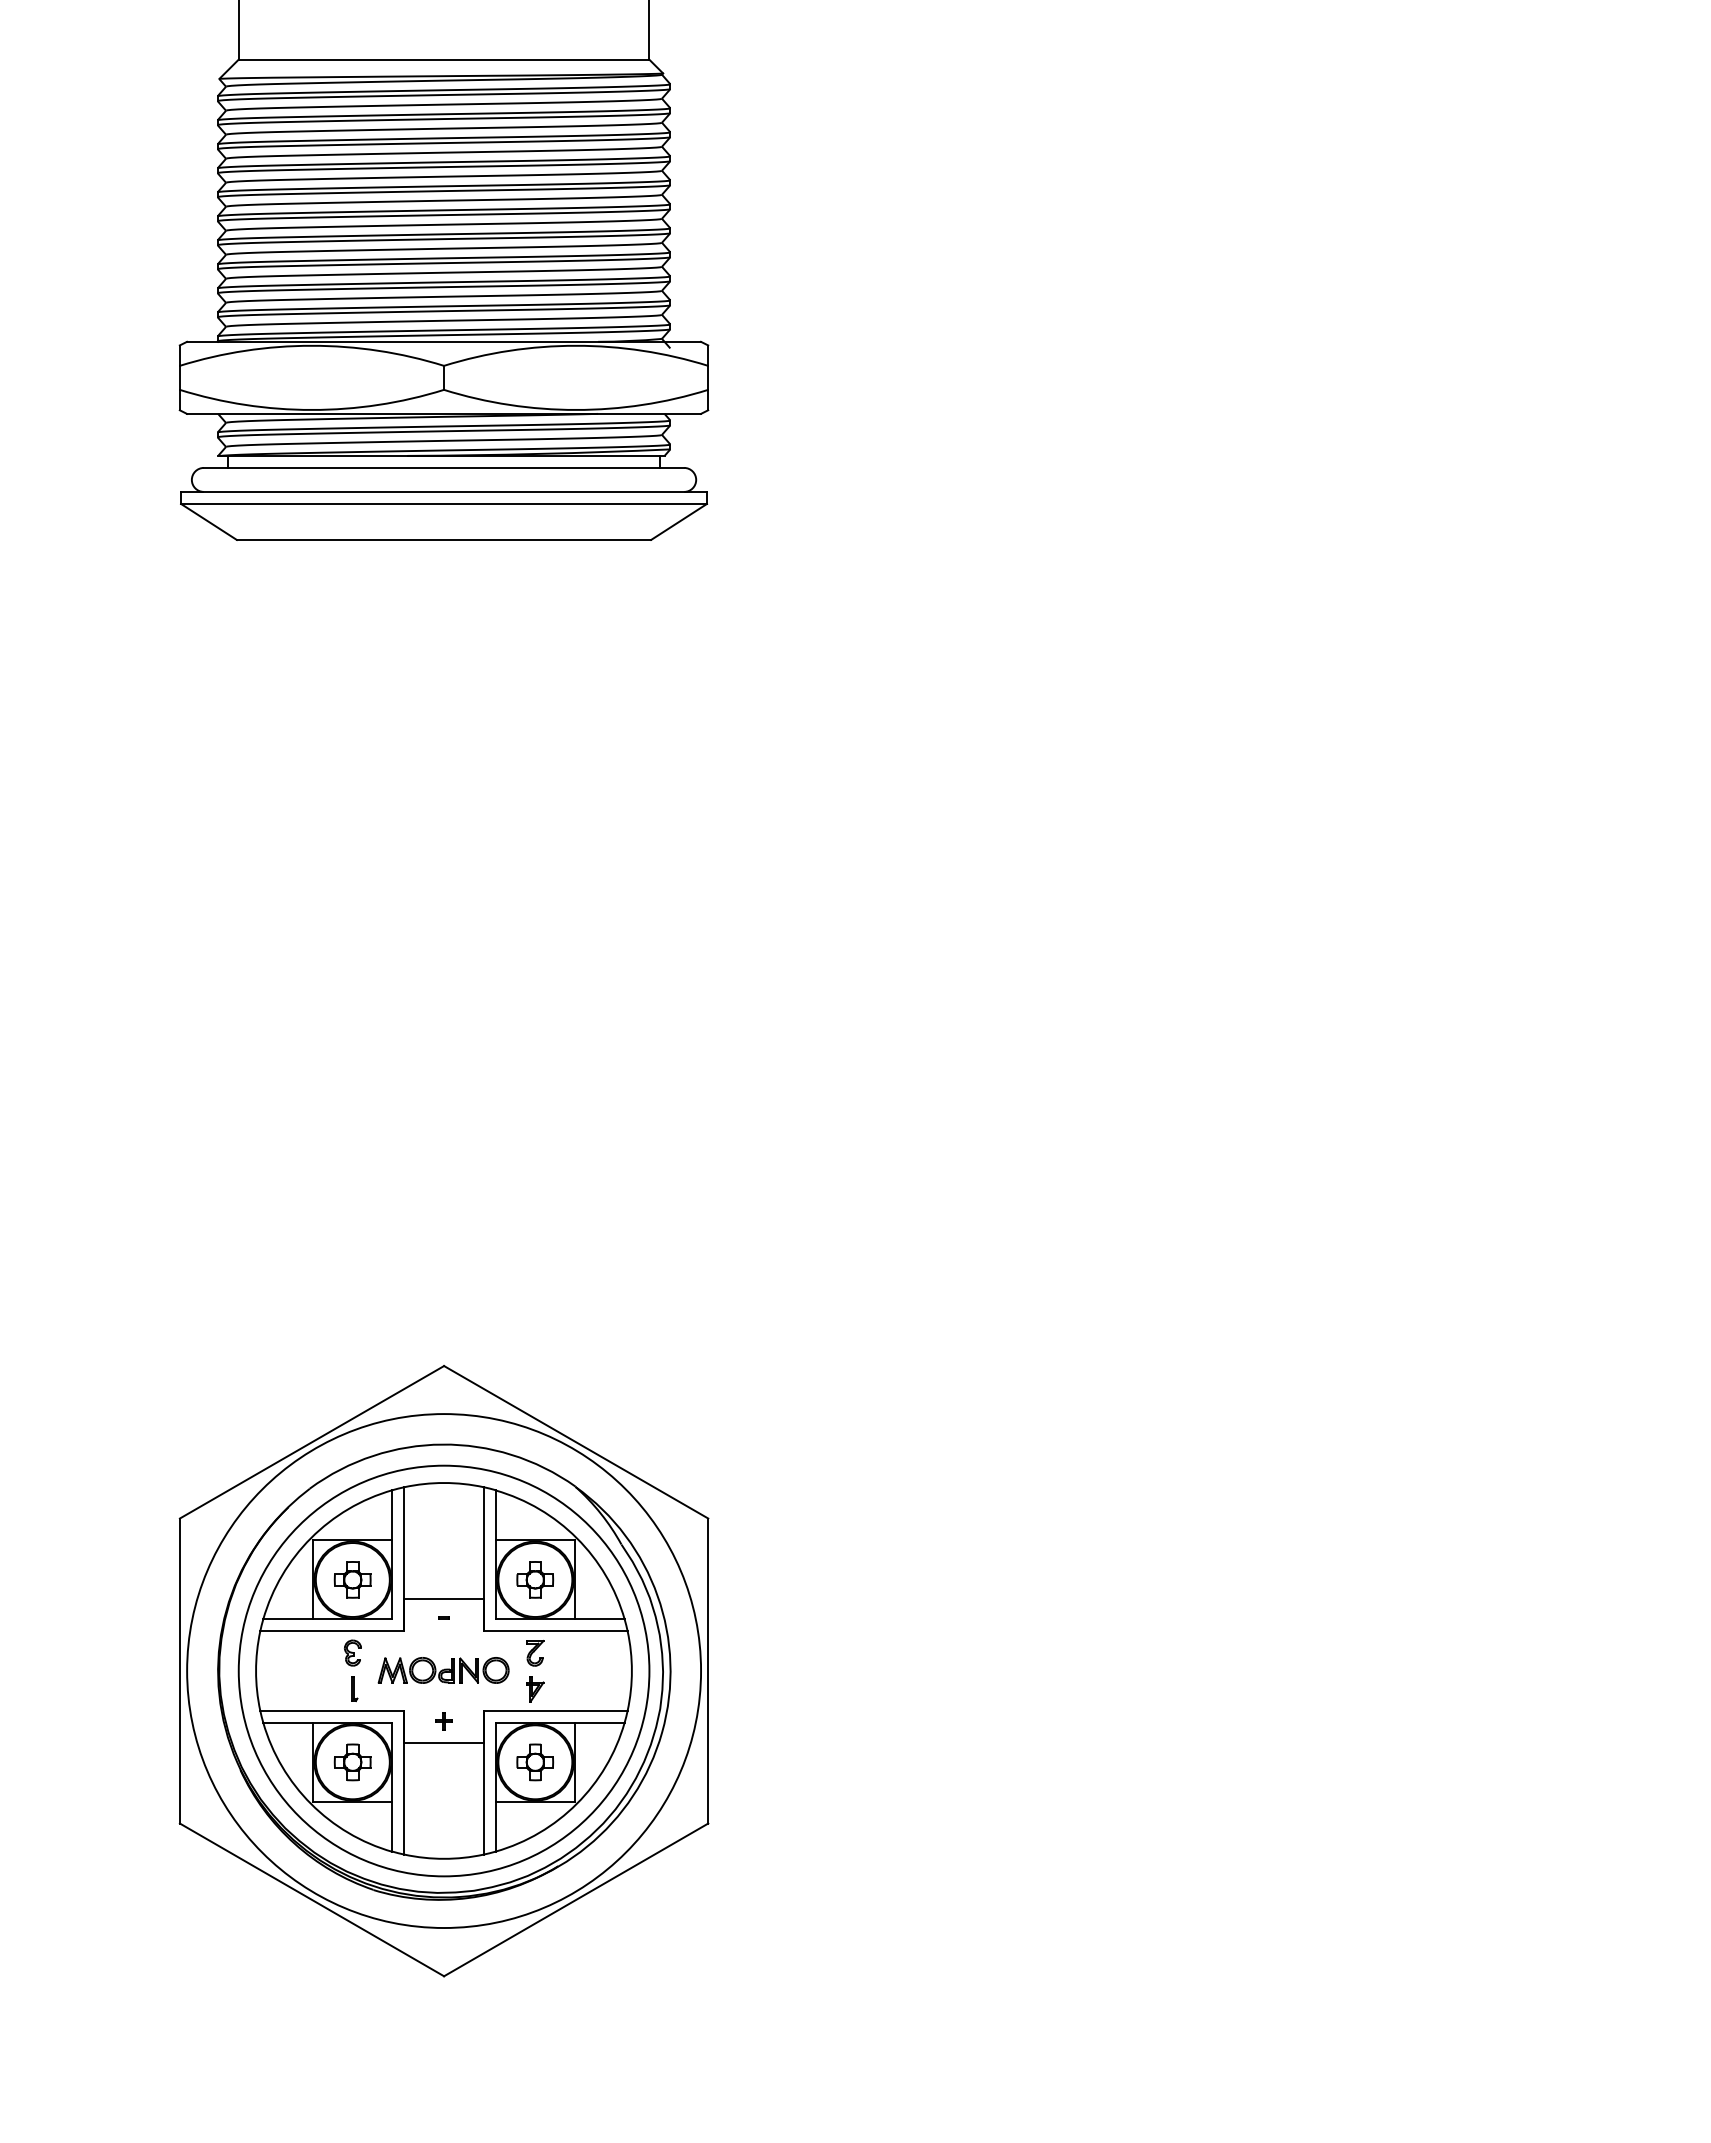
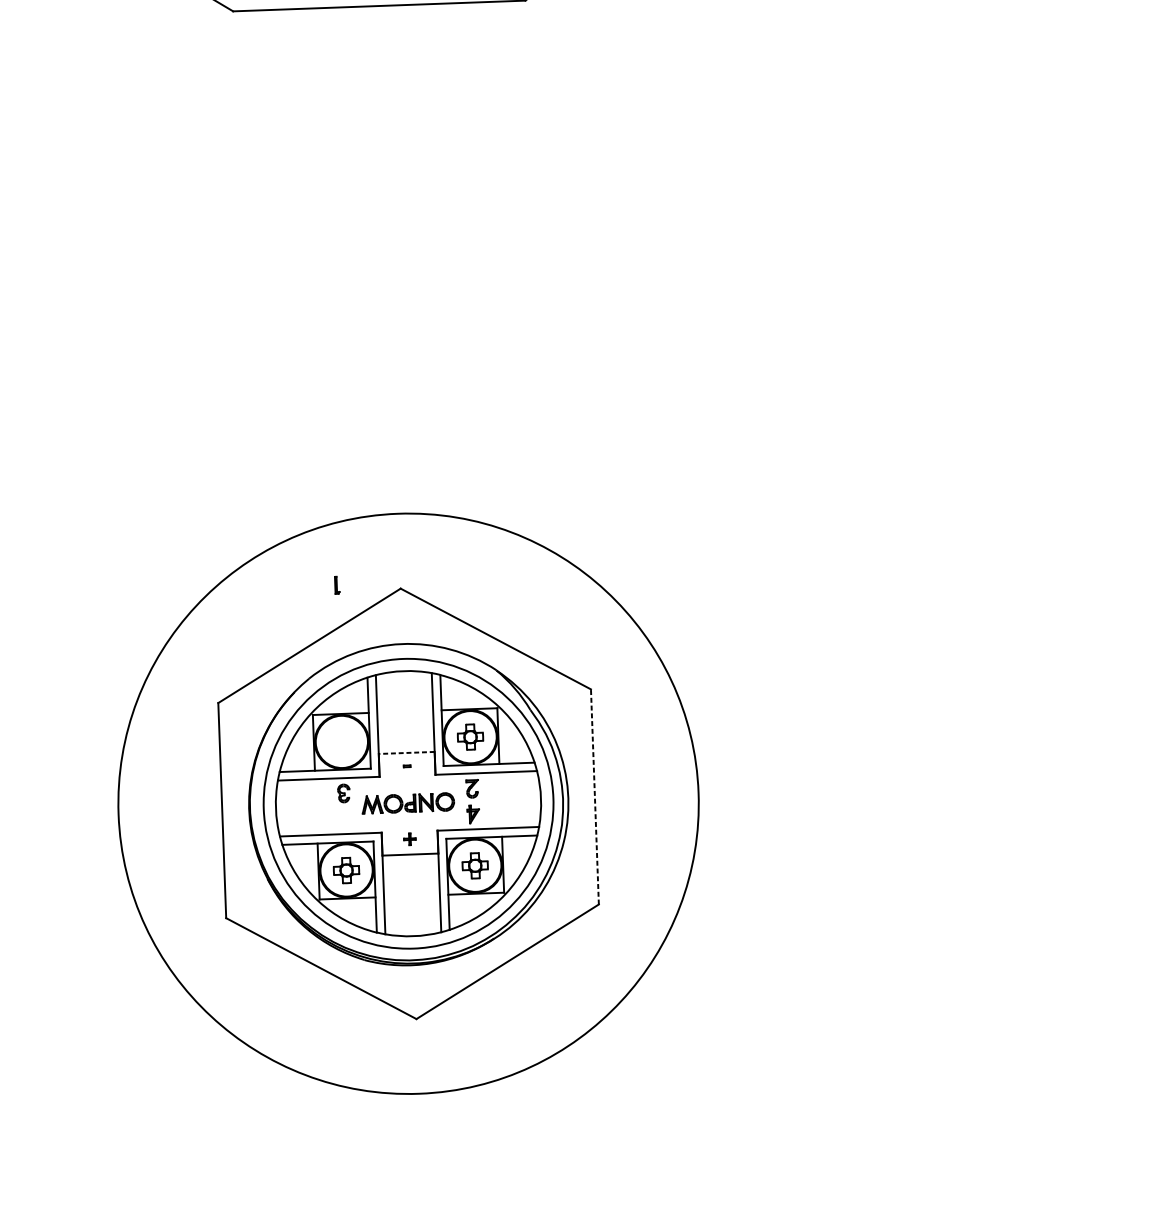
part: (352, 1579) -> (341, 741), removed
line: (444, 1598) -> (407, 752), solid -> dashed
circle: (444, 1671) -> (408, 804), size x1.6
line: (708, 1671) -> (595, 797), solid -> dashed
part: (354, 1689) -> (337, 585), moved

